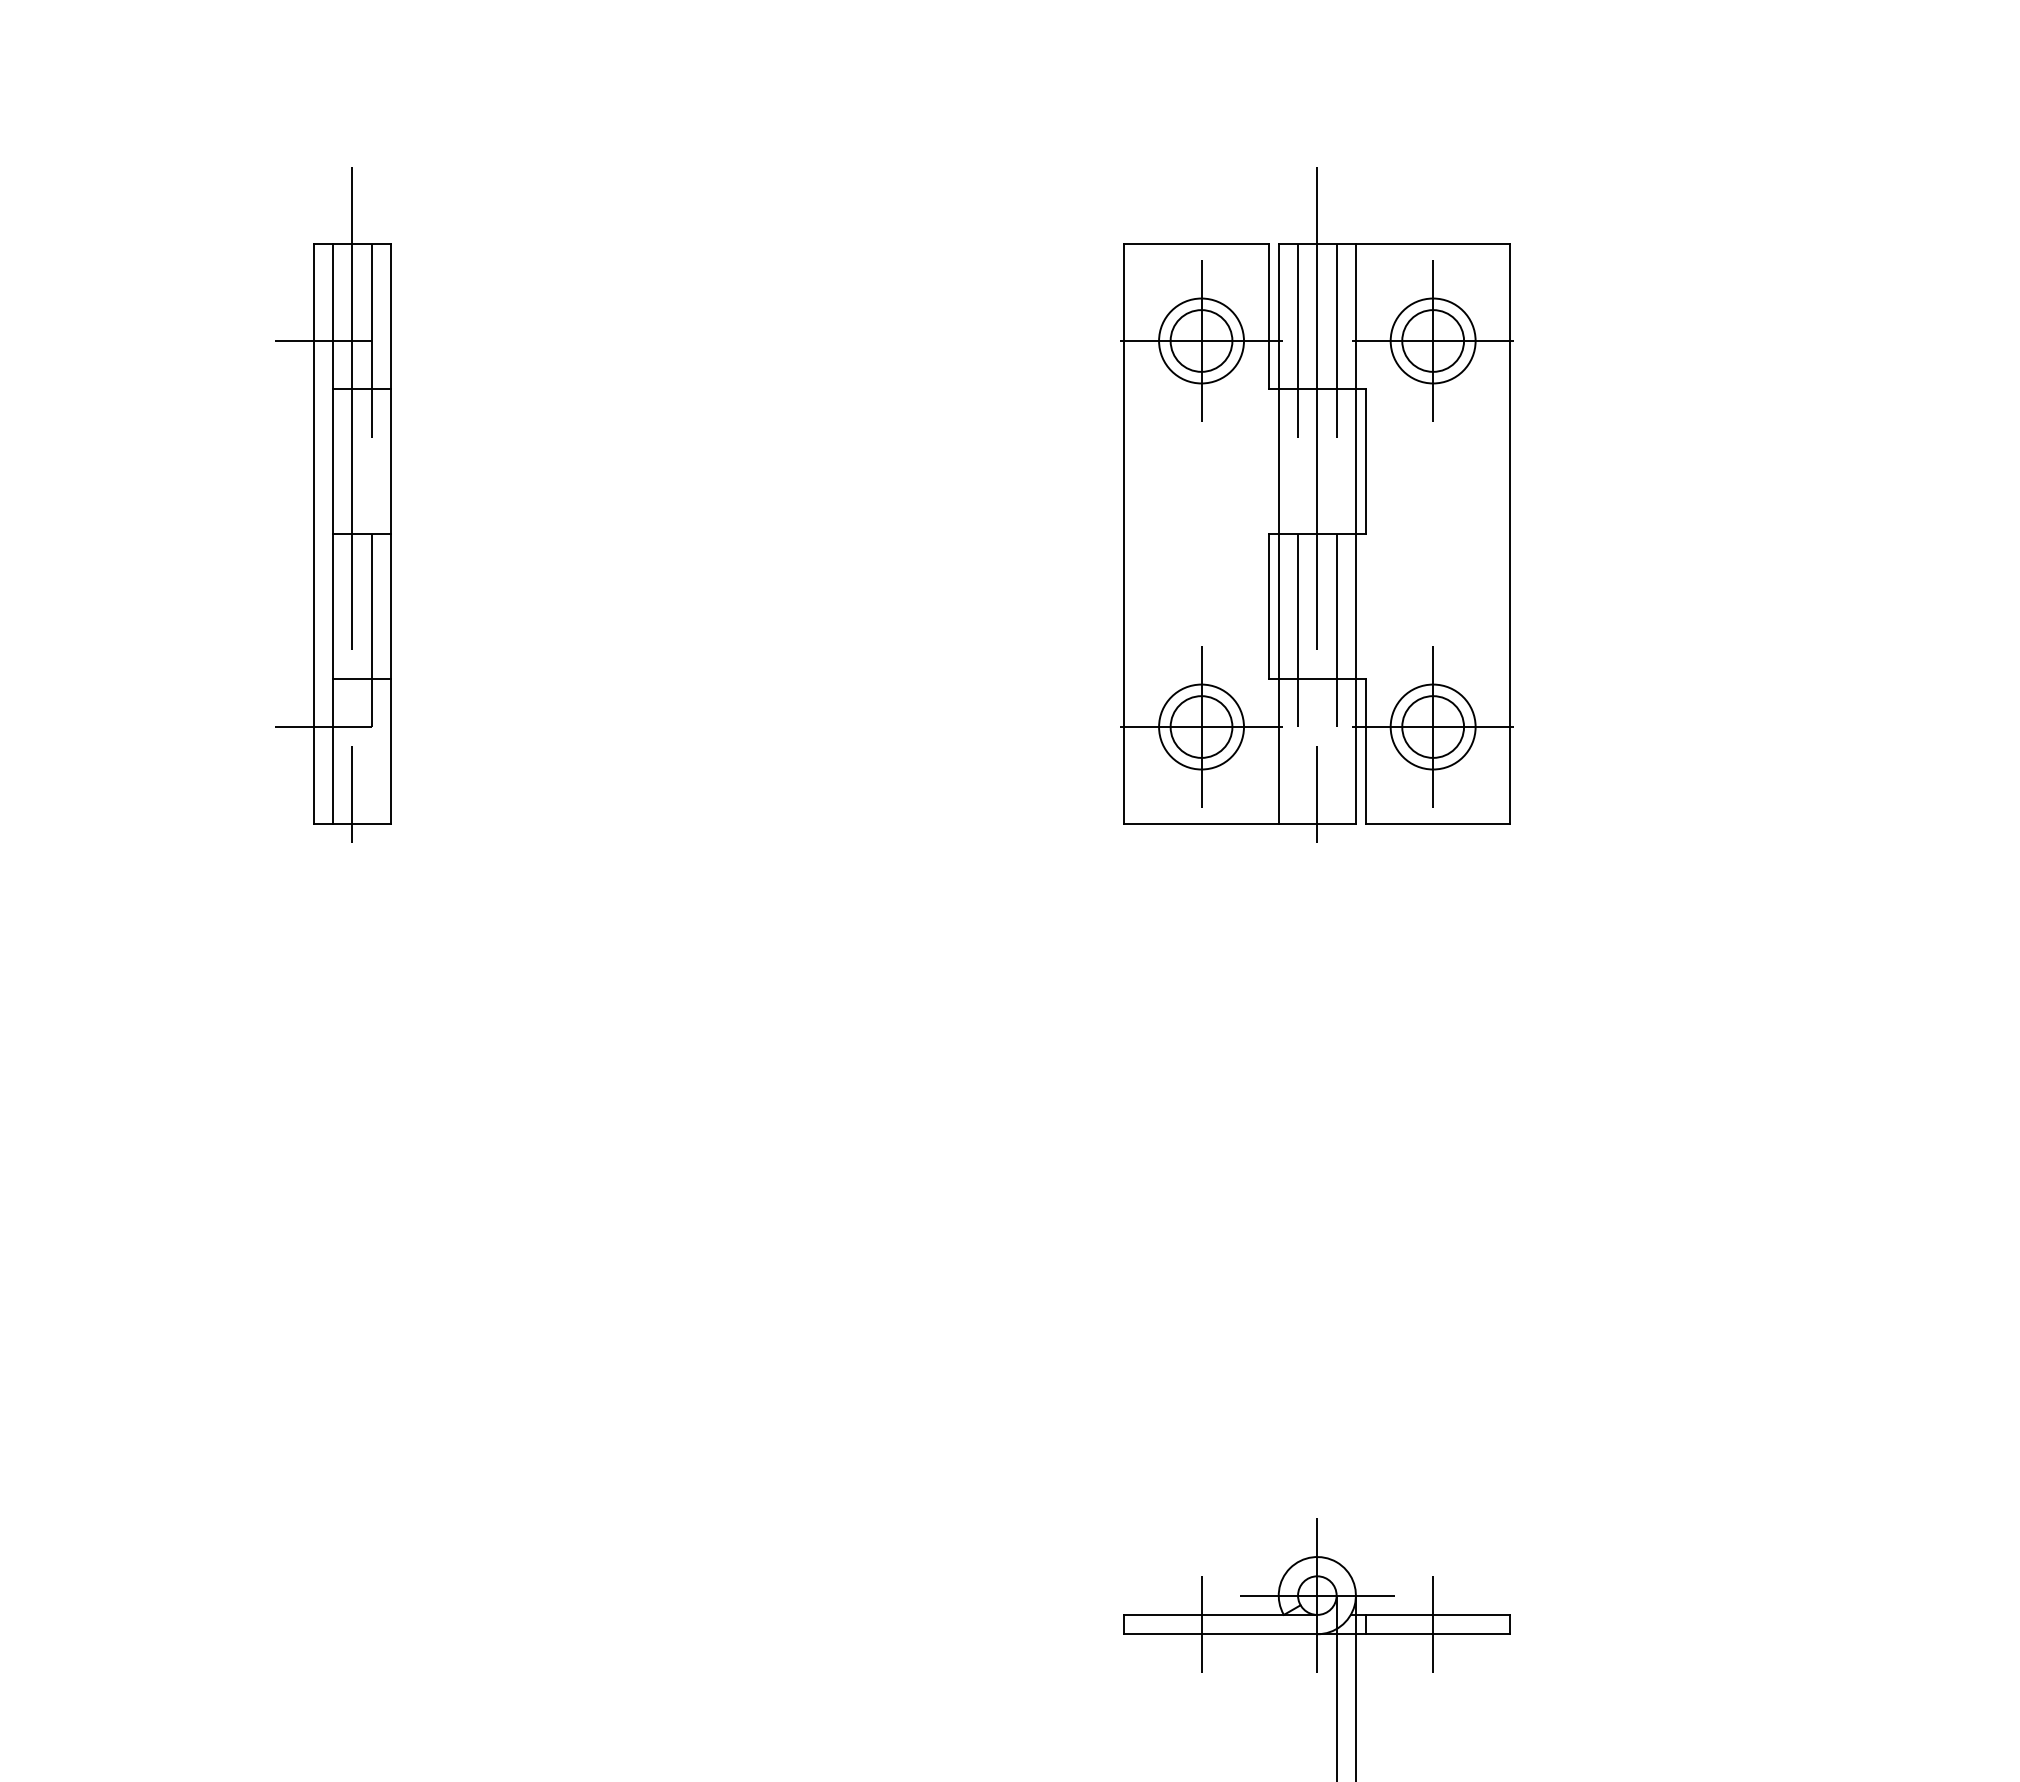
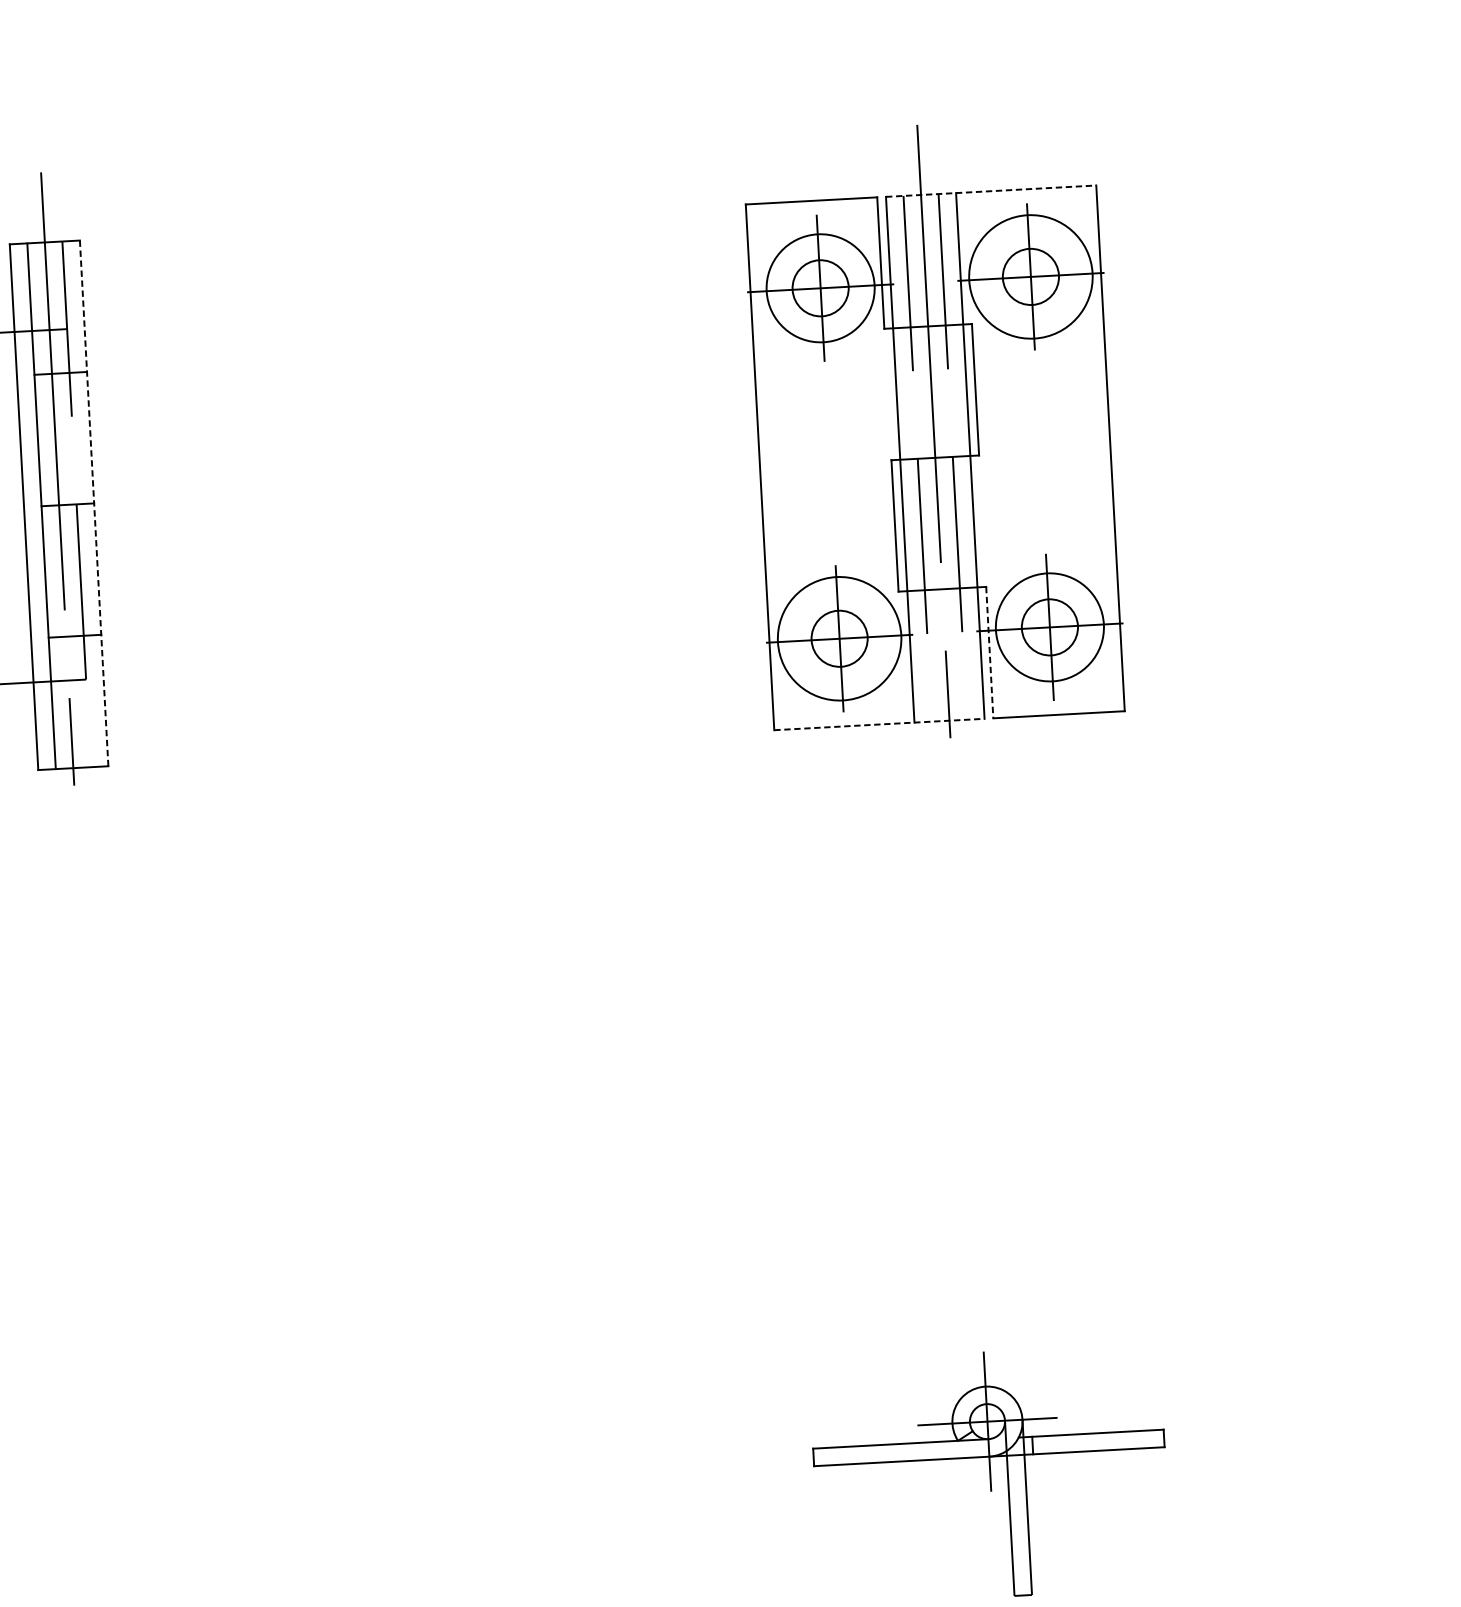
line: (1394, 244) -> (991, 191), solid -> dashed
circle: (1201, 340) -> (820, 287), size x1.4
circle: (1432, 340) -> (1030, 276), size x1.6
line: (390, 534) -> (93, 503), solid -> dashed
circle: (1201, 726) -> (839, 638), size x1.6
circle: (1432, 726) -> (1049, 626), size x1.4
line: (1365, 751) -> (989, 652), solid -> dashed
line: (1240, 823) -> (879, 724), solid -> dashed
line: (1201, 1624) -> (883, 1453), removed
line: (1433, 1624) -> (1094, 1442), removed

